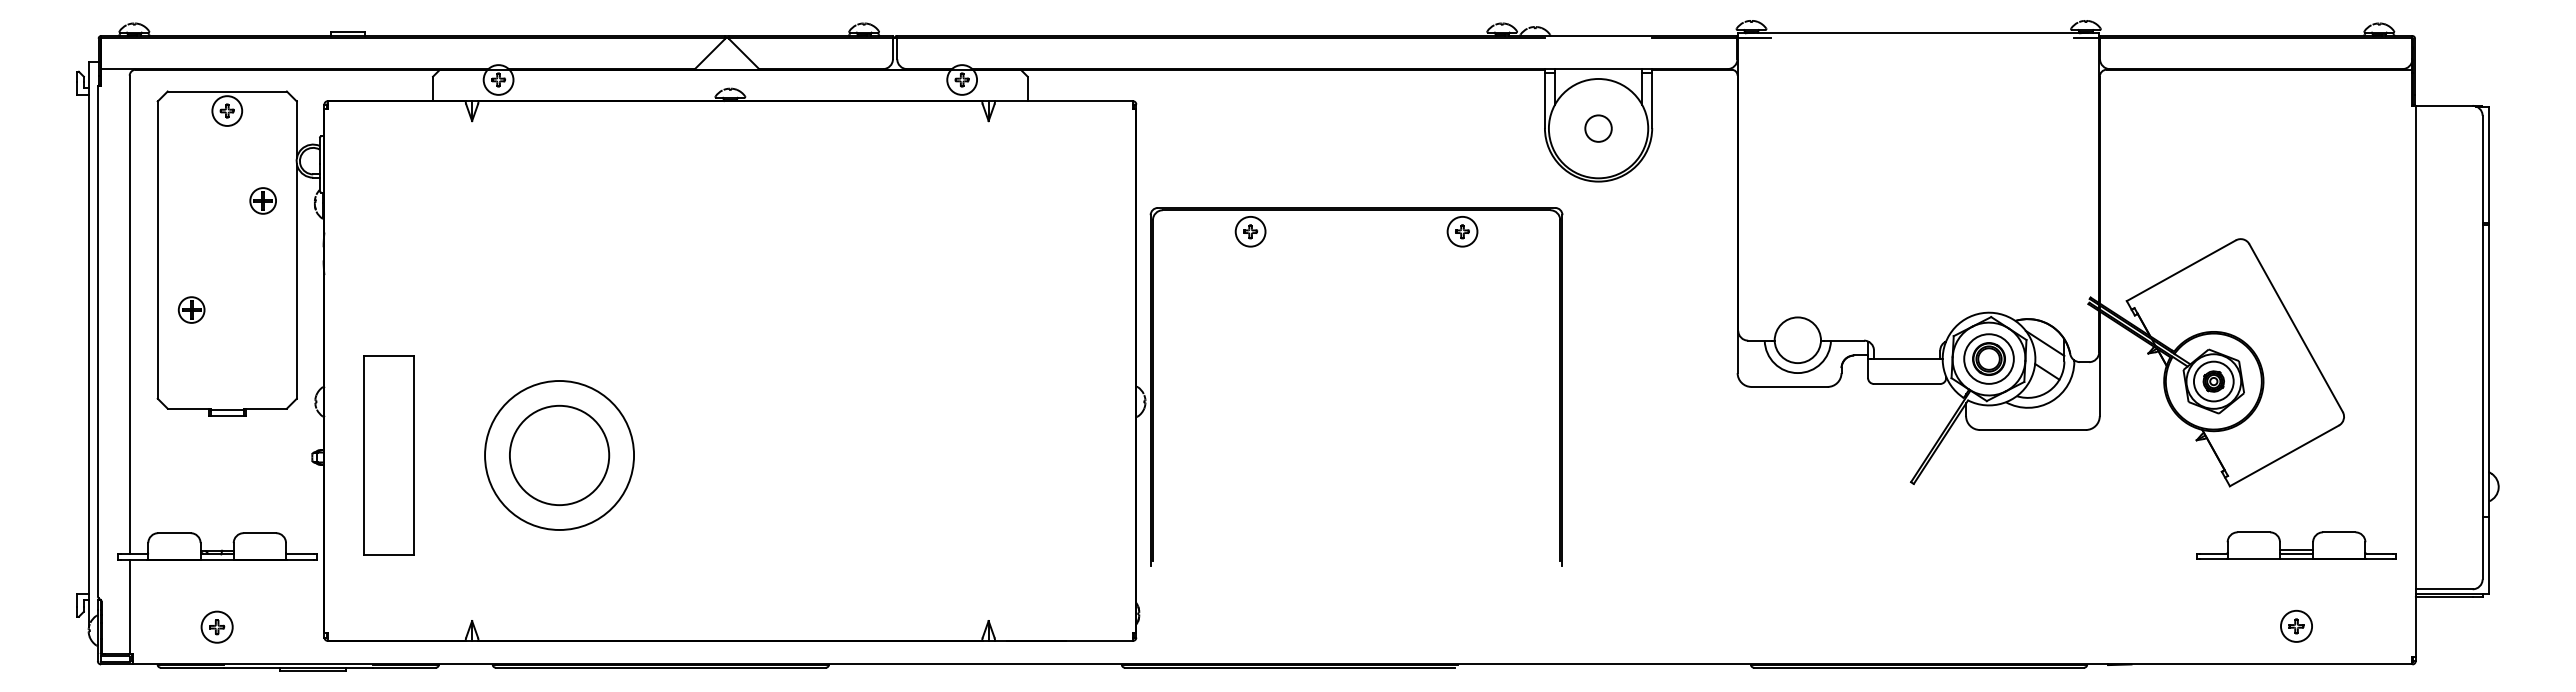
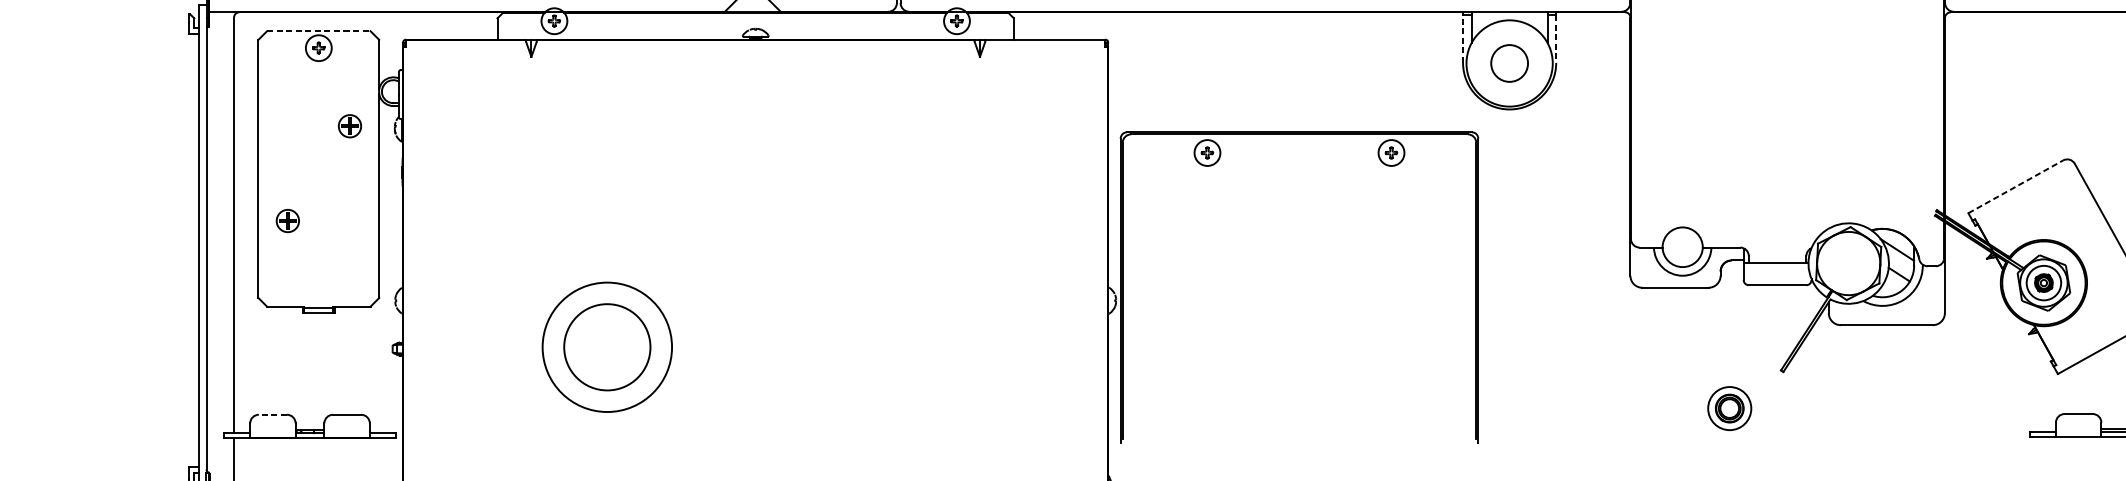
line: (227, 91) -> (318, 31), solid -> dashed
line: (1544, 99) -> (1462, 38), solid -> dashed
line: (1652, 100) -> (1556, 39), solid -> dashed
circle: (1598, 128) -> (1509, 63), size x1.6
line: (2181, 270) -> (2015, 186), solid -> dashed
part: (1988, 358) -> (1729, 408), moved
part: (388, 455) -> (458, 347), removed
line: (173, 533) -> (272, 415), solid -> dashed

